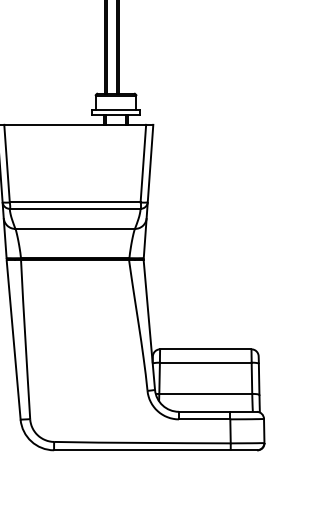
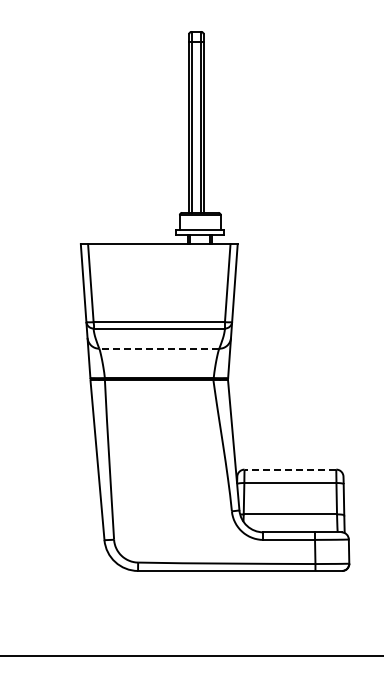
line: (75, 228) -> (159, 348), solid -> dashed
line: (205, 349) -> (290, 469), solid -> dashed

